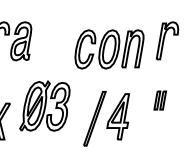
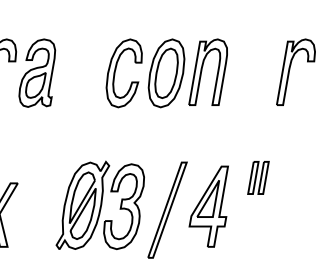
part: (109, 49) -> (166, 73), moved
part: (159, 100) -> (257, 177), moved
part: (44, 105) -> (99, 204), moved

